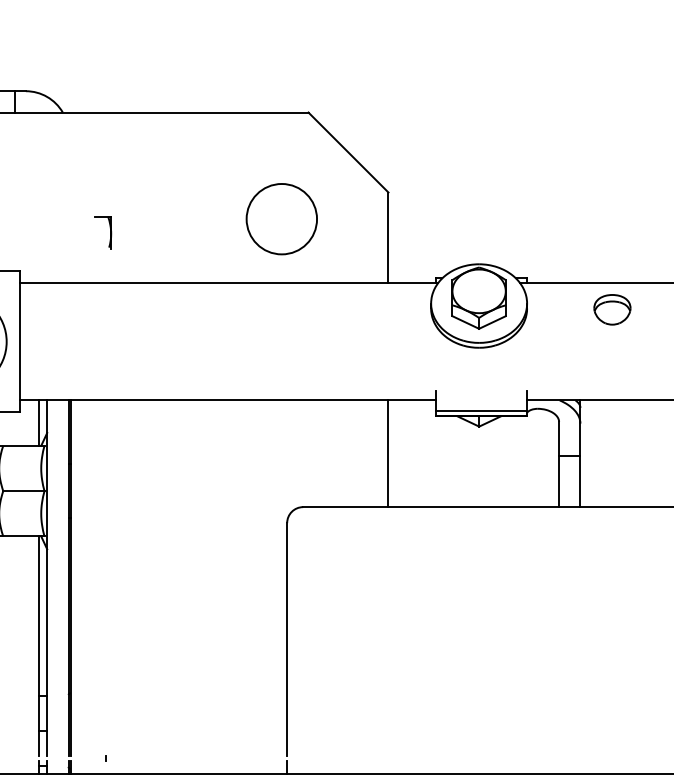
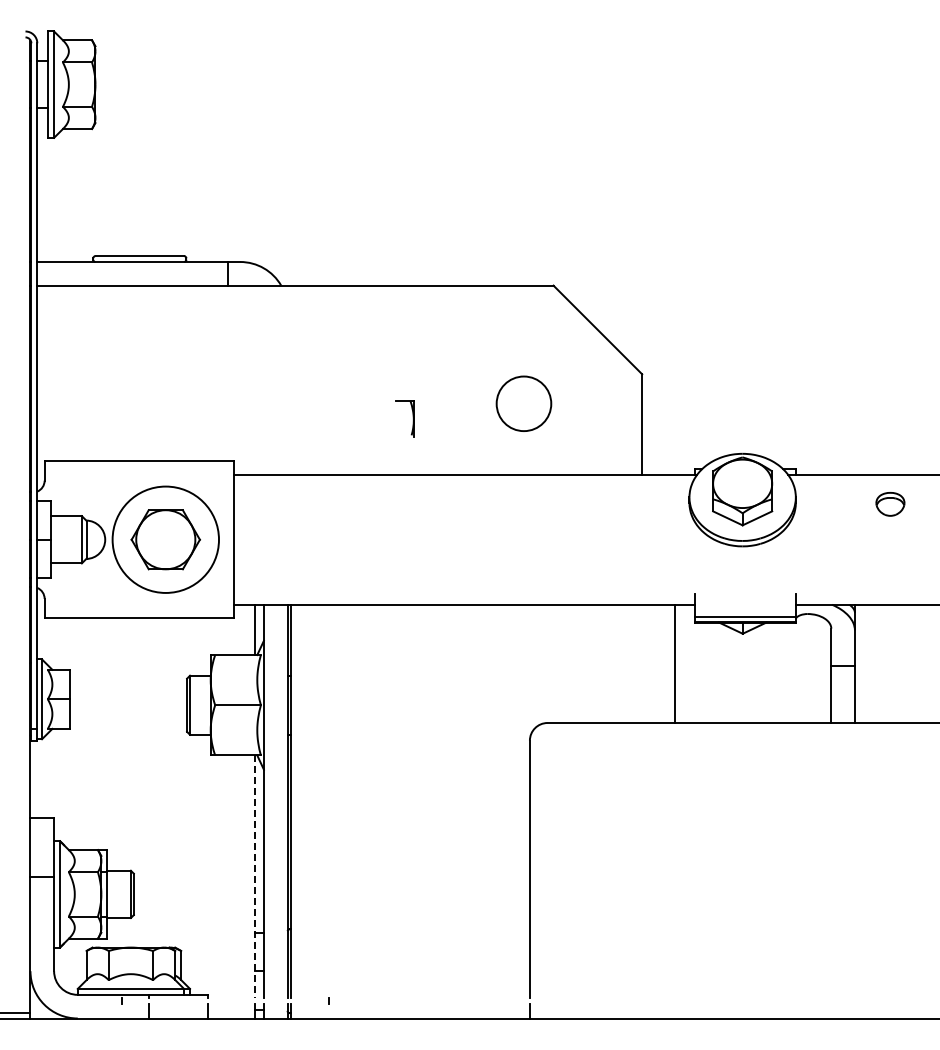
circle: (281, 218) -> (523, 403), size x0.7
part: (109, 232) -> (412, 418), moved
part: (612, 310) -> (890, 504), size x0.7
line: (388, 453) -> (675, 663), moved
line: (39, 646) -> (255, 877), solid -> dashed

